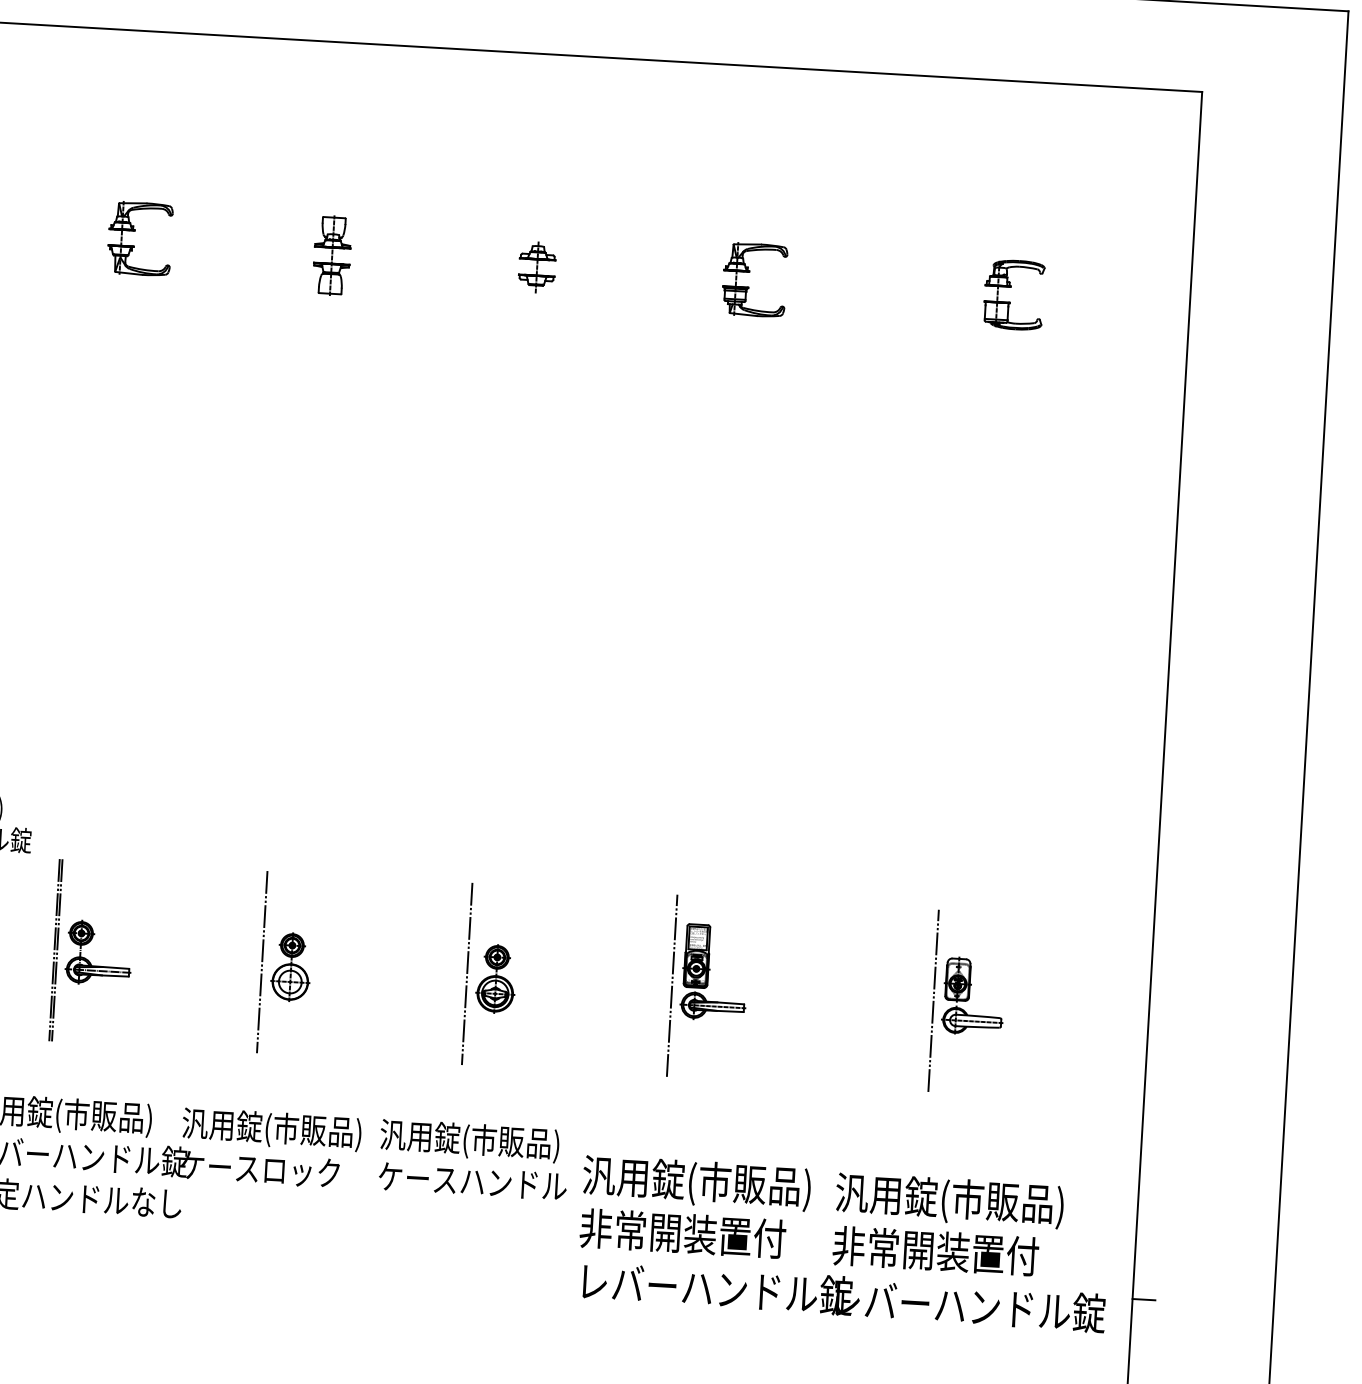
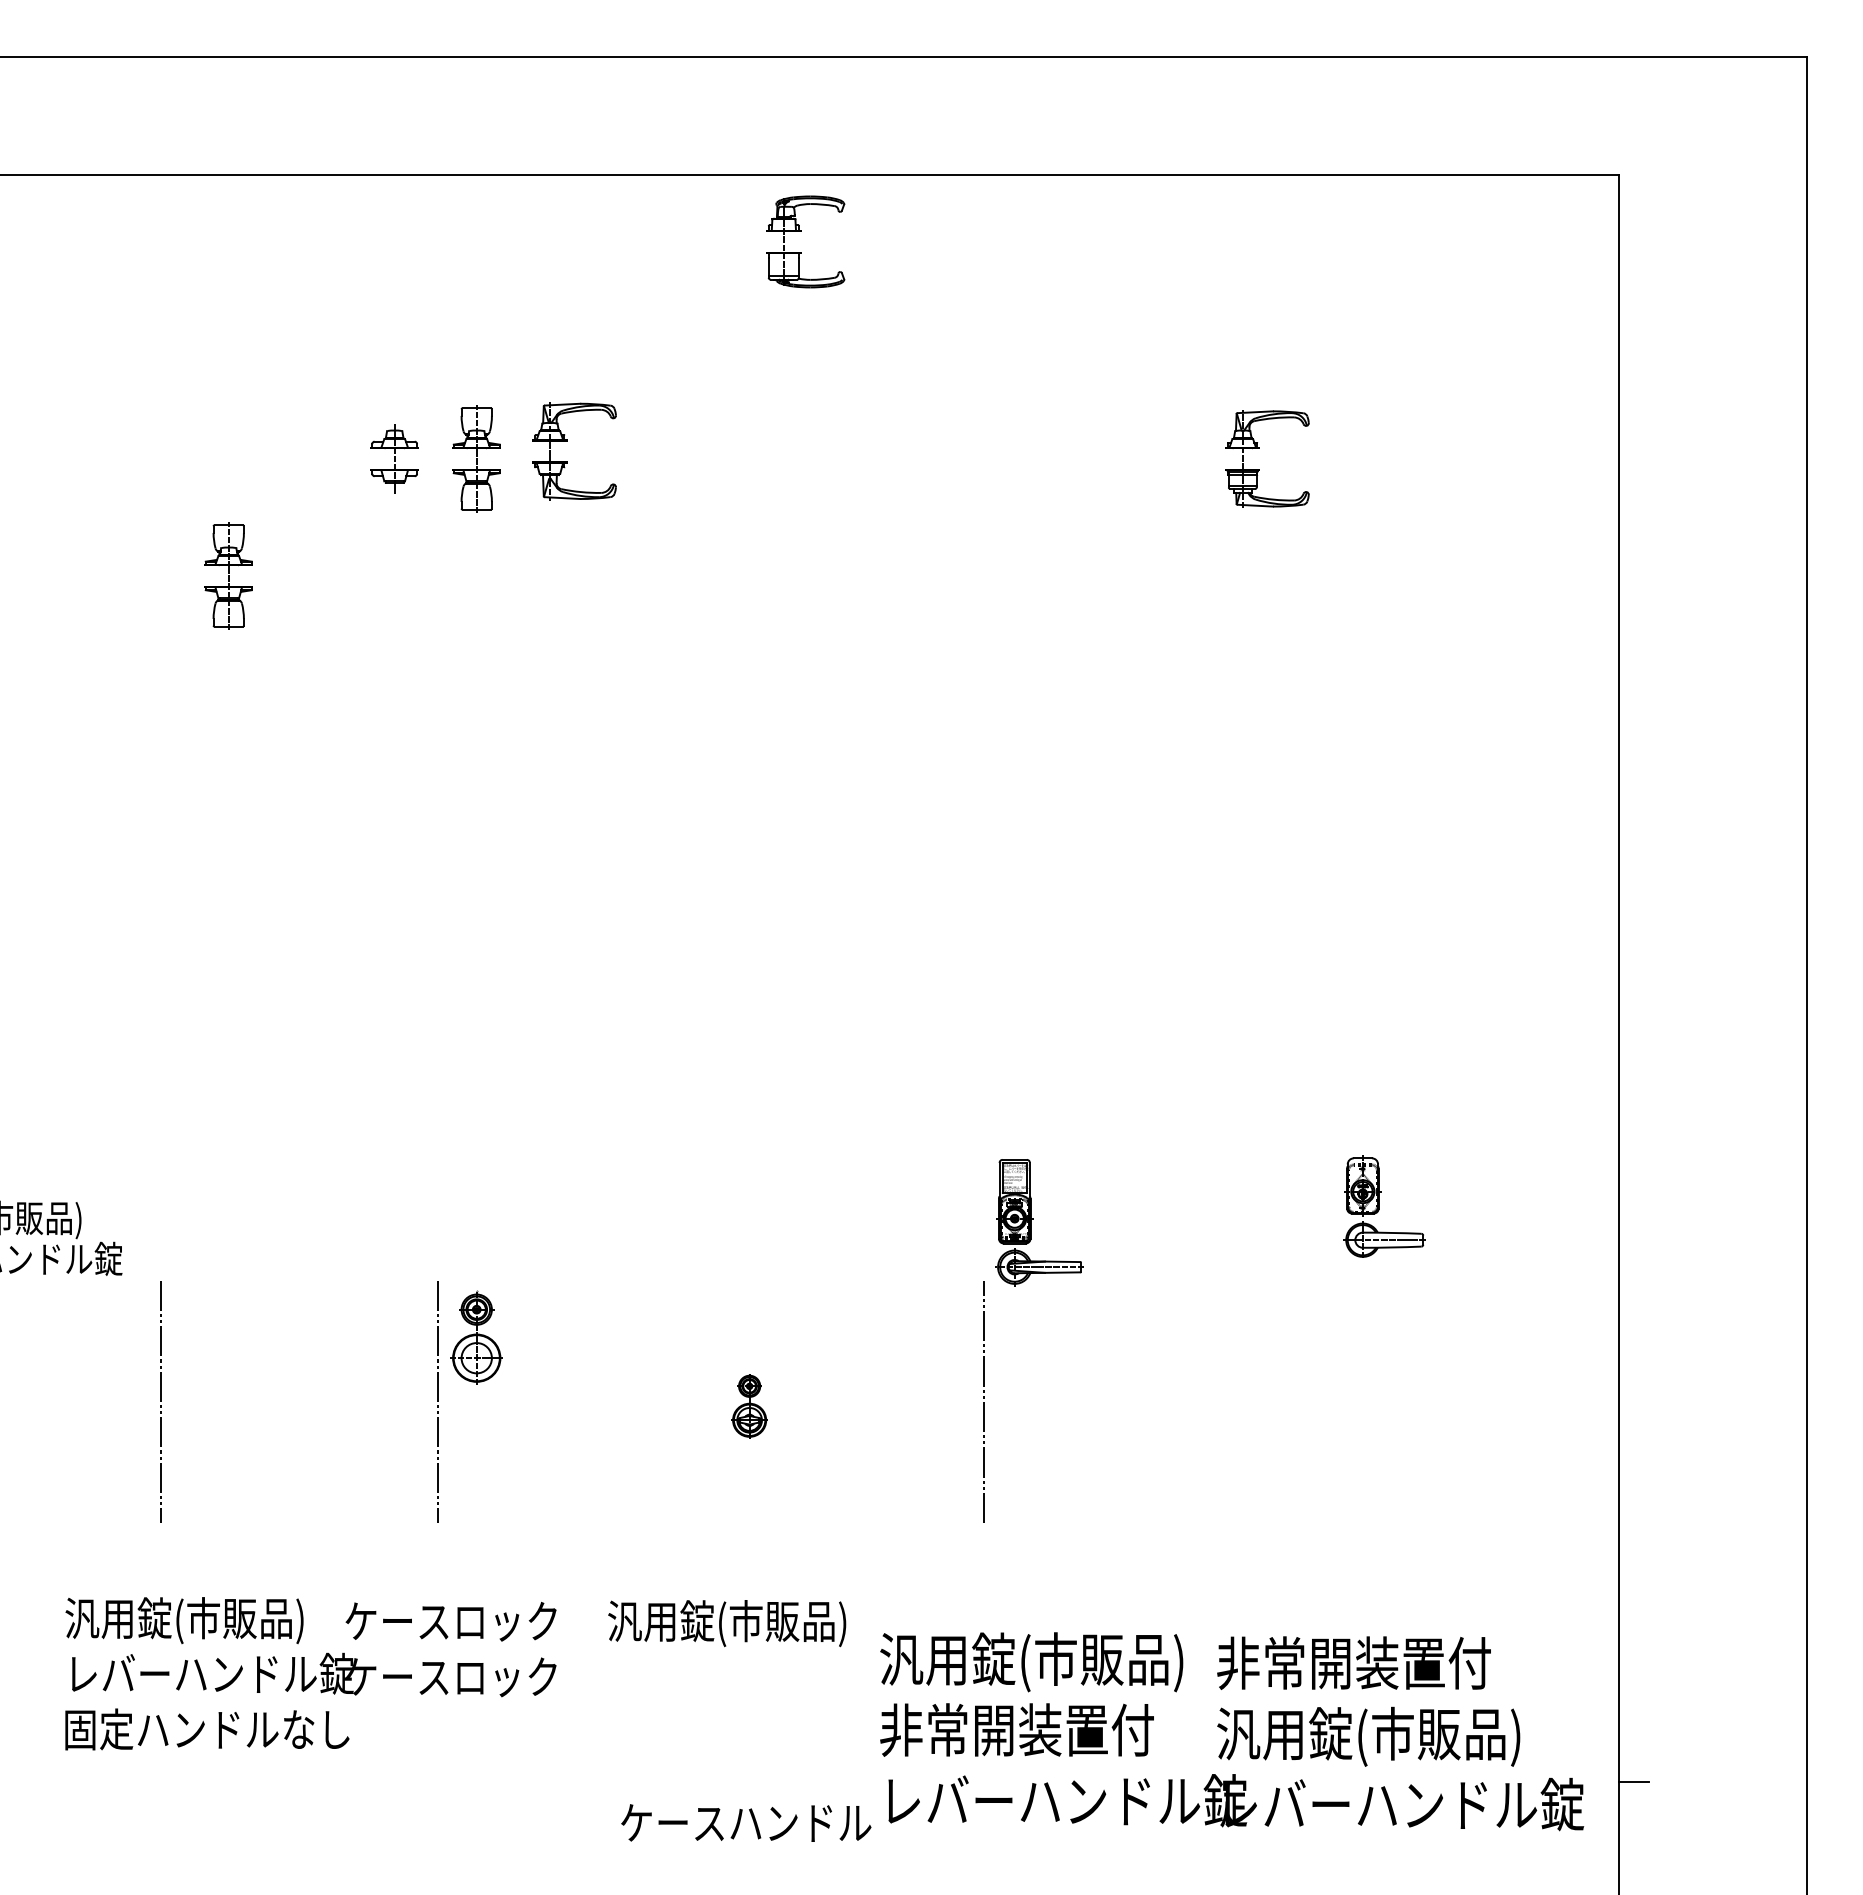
part: (135, 231) -> (567, 441), moved
part: (537, 267) -> (394, 458), moved
part: (749, 271) -> (1259, 448), moved
part: (1011, 286) -> (801, 231), moved
part: (140, 332) -> (228, 575), added
line: (57, 950) -> (165, 1401), removed
part: (89, 960) -> (208, 1413), removed
part: (290, 967) -> (476, 1338), moved
part: (710, 970) -> (1033, 1219), moved
line: (466, 973) -> (710, 1401), removed
part: (496, 979) -> (749, 1406), size x0.7
part: (973, 996) -> (1384, 1206), moved
line: (933, 1000) -> (1331, 1401), removed
text: (271, 1129) -> (463, 1623), 汎用錠(市販品) -> ケースロック
text: (473, 1181) -> (746, 1822), moved
text: (949, 1201) -> (1368, 1666), 汎用錠(市販品) -> 非常開装置付
text: (946, 1253) -> (1368, 1736), 非常開装置付 -> 汎用錠(市販品)

